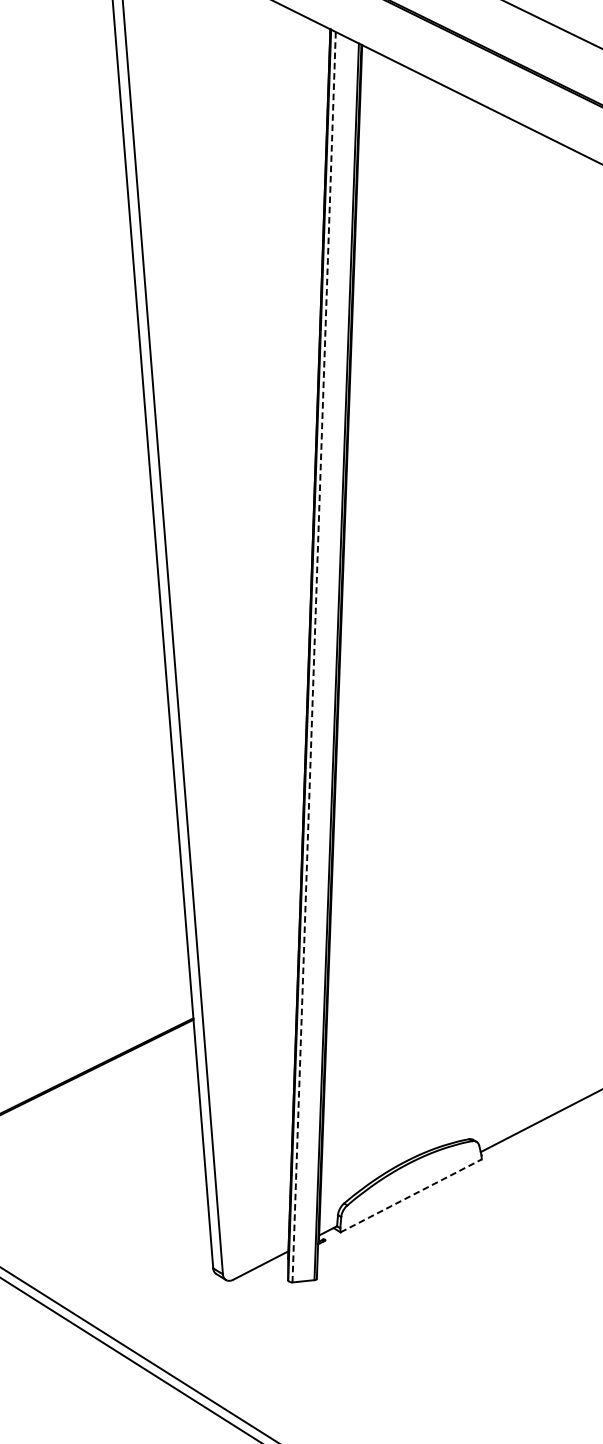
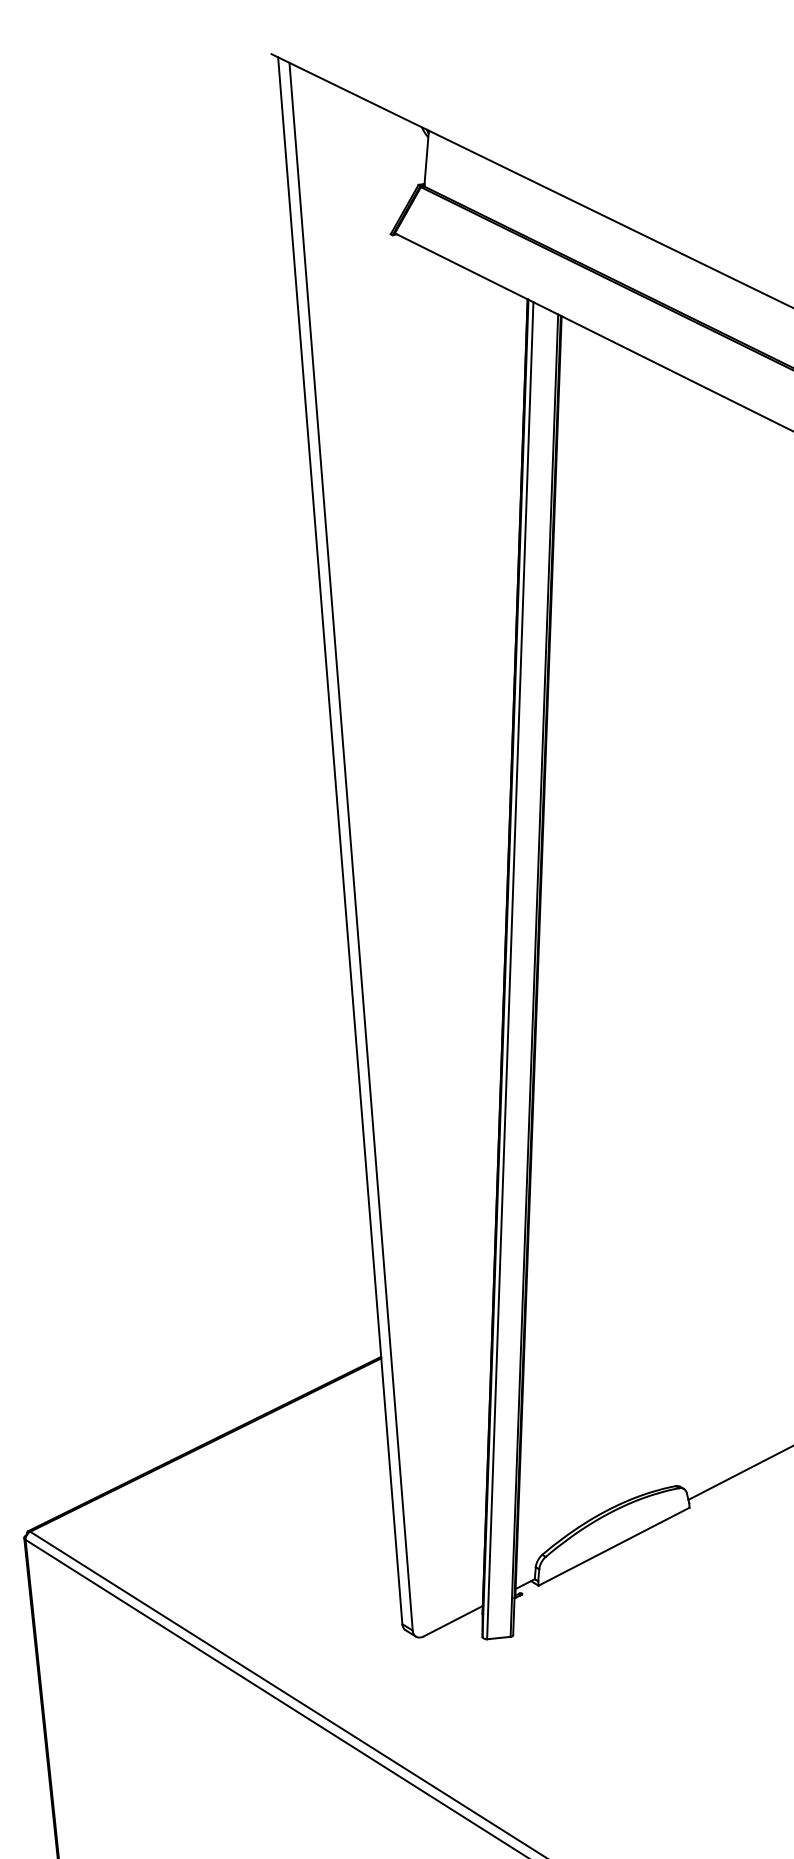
line: (314, 657) -> (510, 970), dashed -> solid
line: (411, 1195) -> (614, 1546), dashed -> solid

